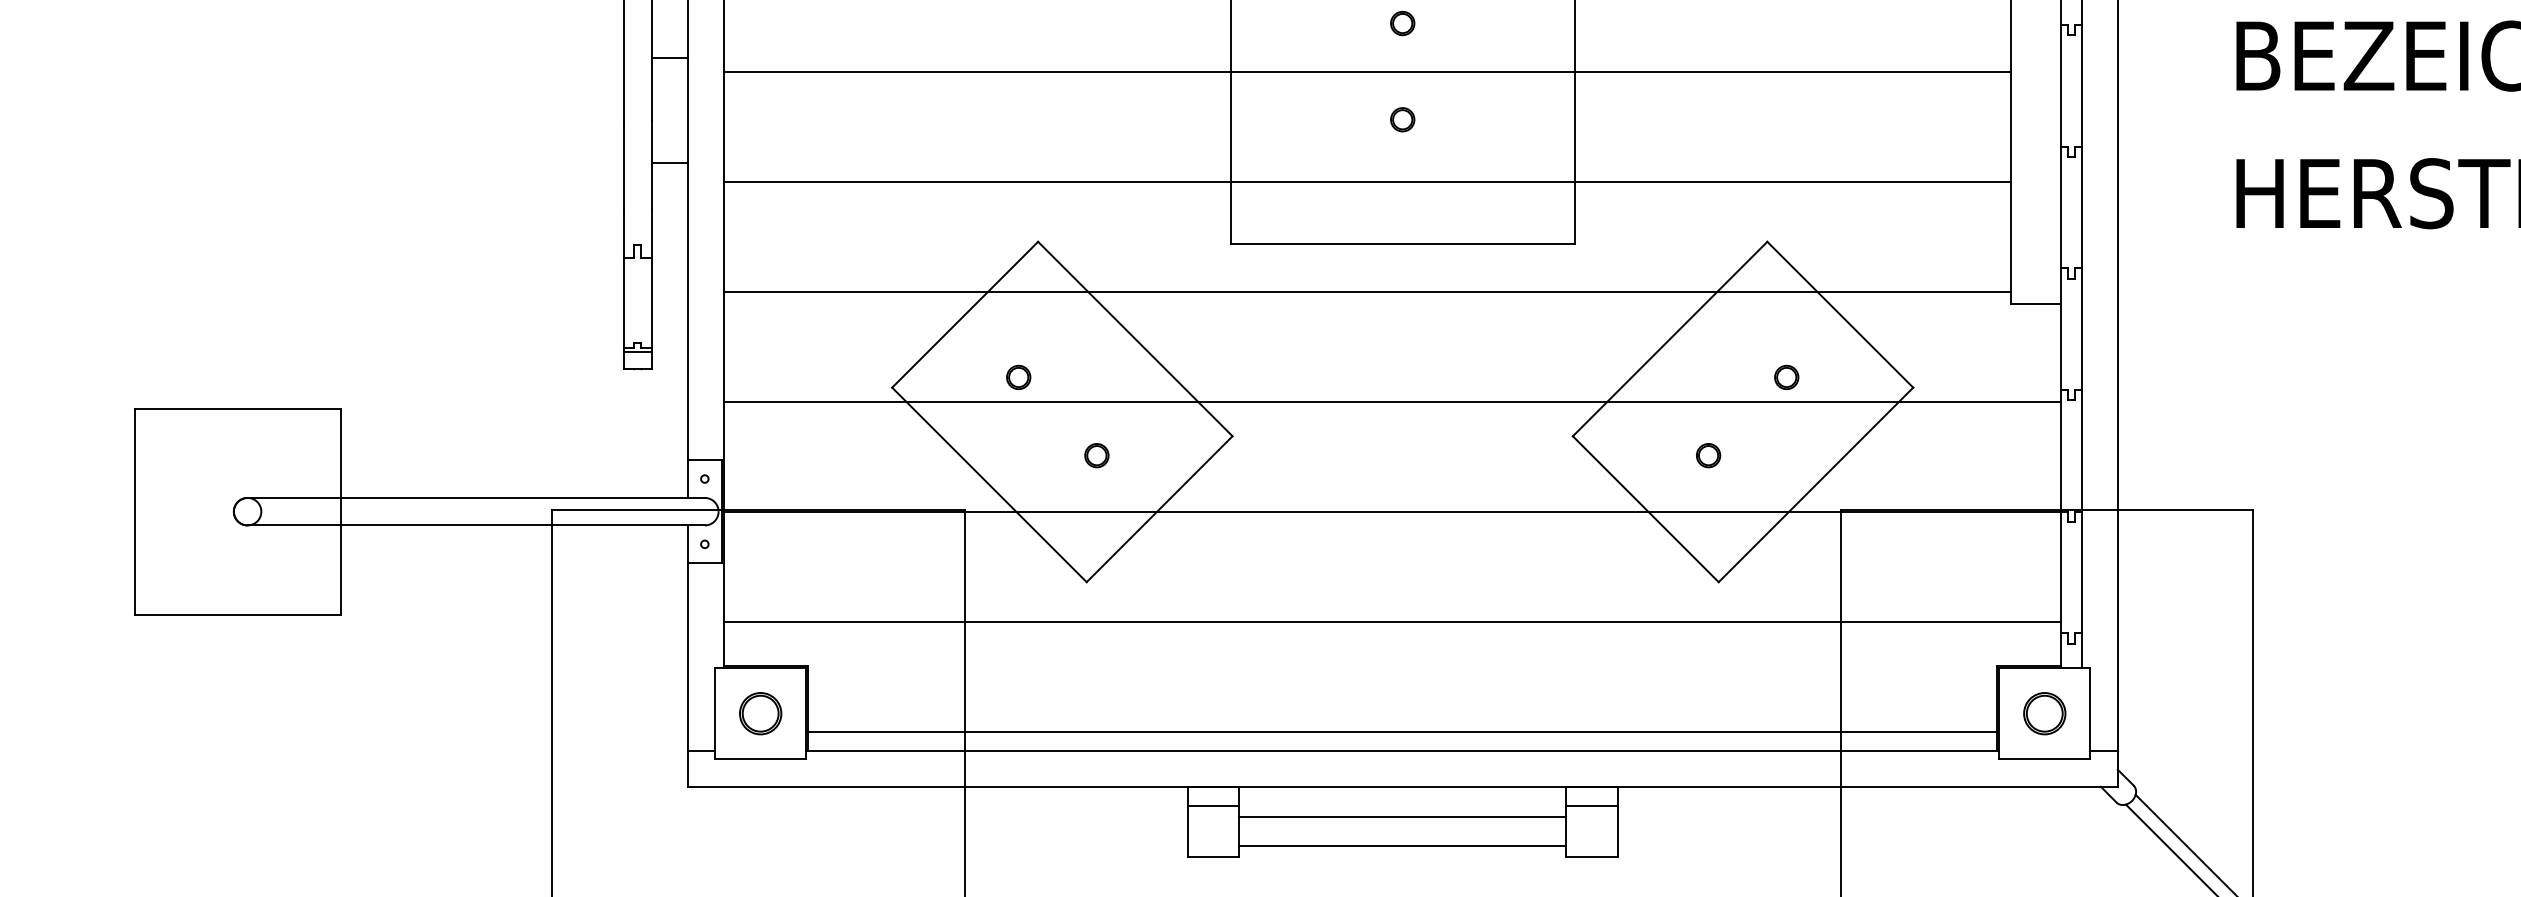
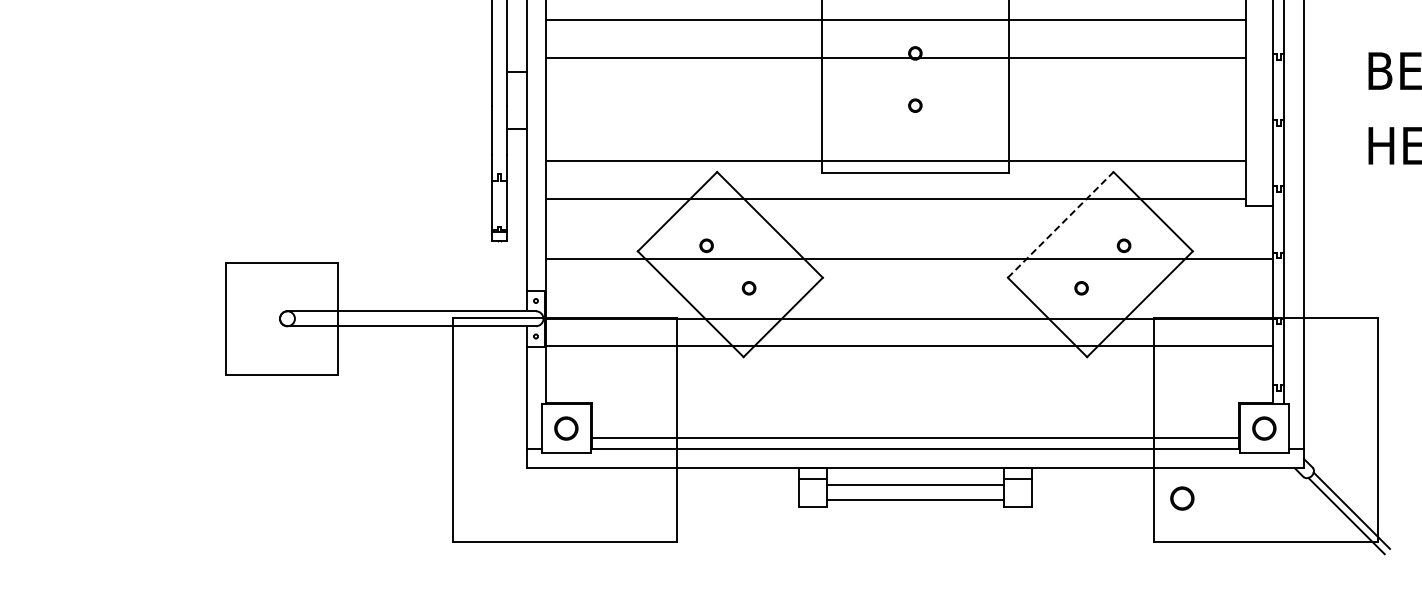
line: (1368, 71) -> (896, 57), moved
line: (1368, 181) -> (896, 161), moved
line: (1669, 338) -> (1060, 224), solid -> dashed
line: (1391, 621) -> (909, 345), moved
circle: (1894, 842) -> (1182, 498), added

